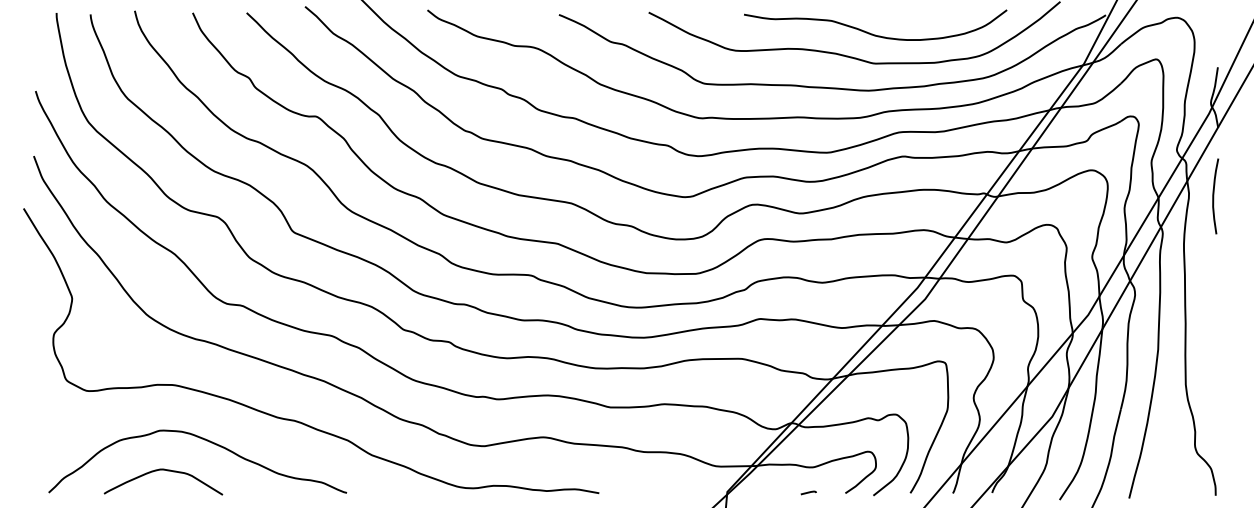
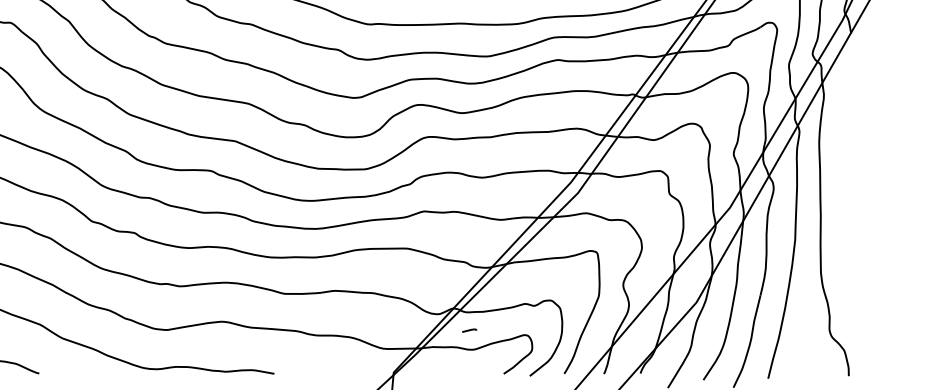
curve: (1214, 196) -> (847, 97), removed
curve: (808, 492) -> (469, 330), moved

